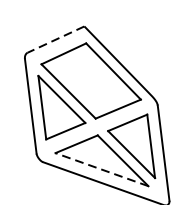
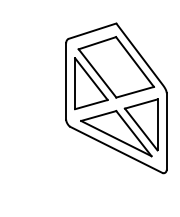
line: (55, 40) -> (92, 31), dashed -> solid
line: (100, 169) -> (115, 138), dashed -> solid

